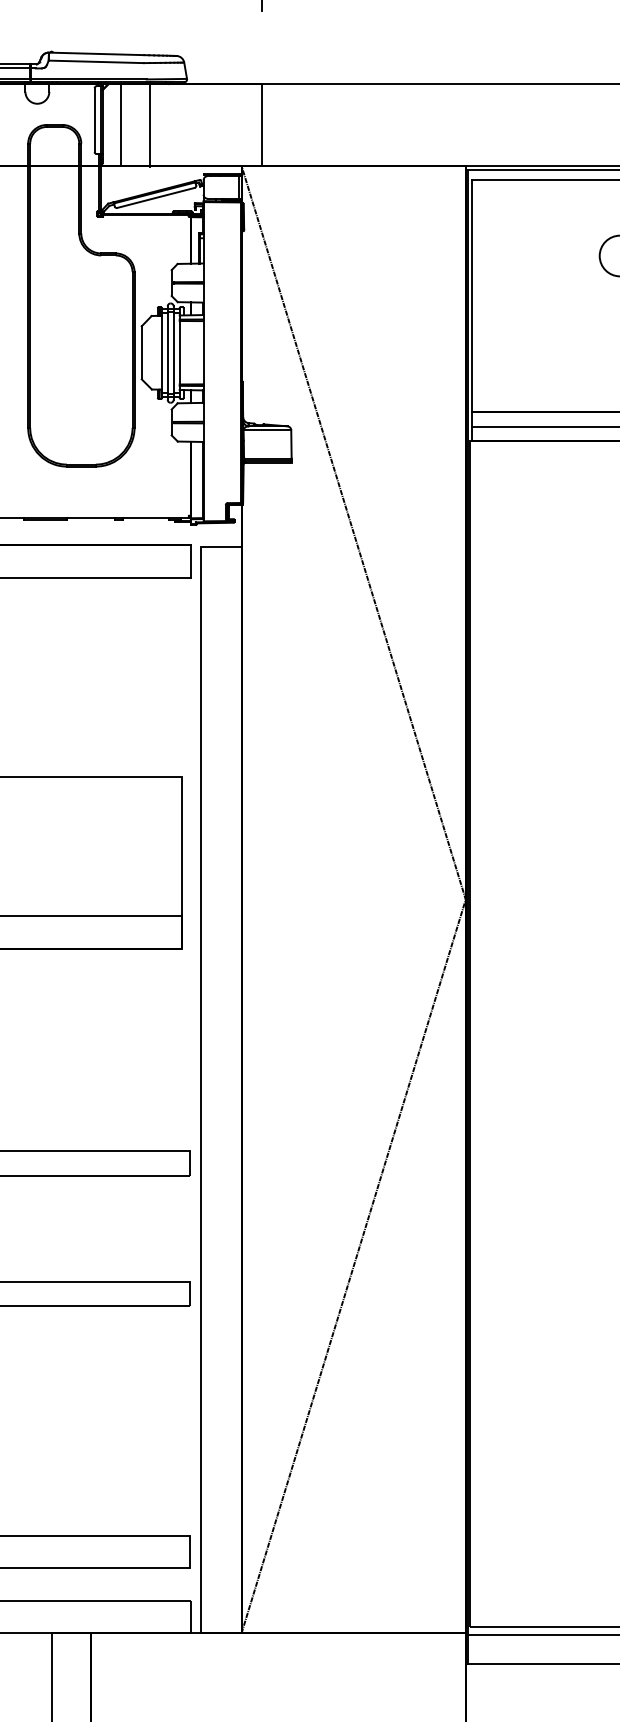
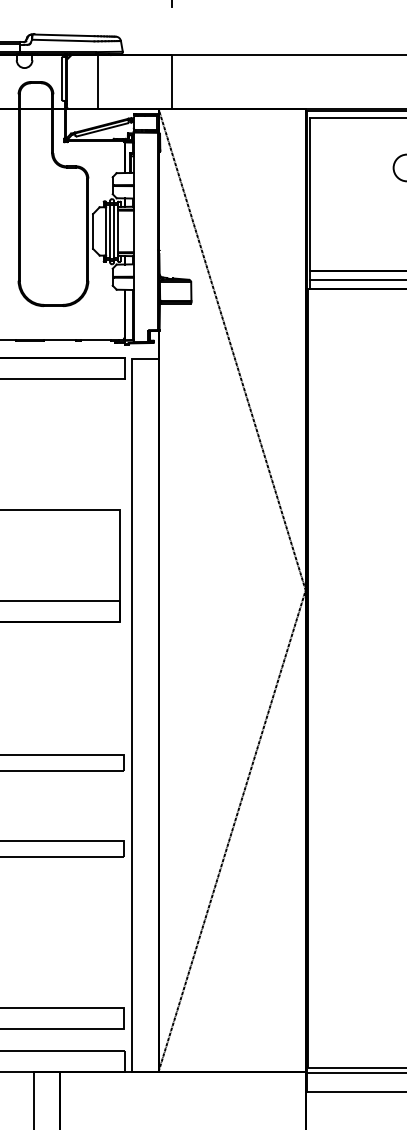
line: (121, 124) -> (79, 81), removed

